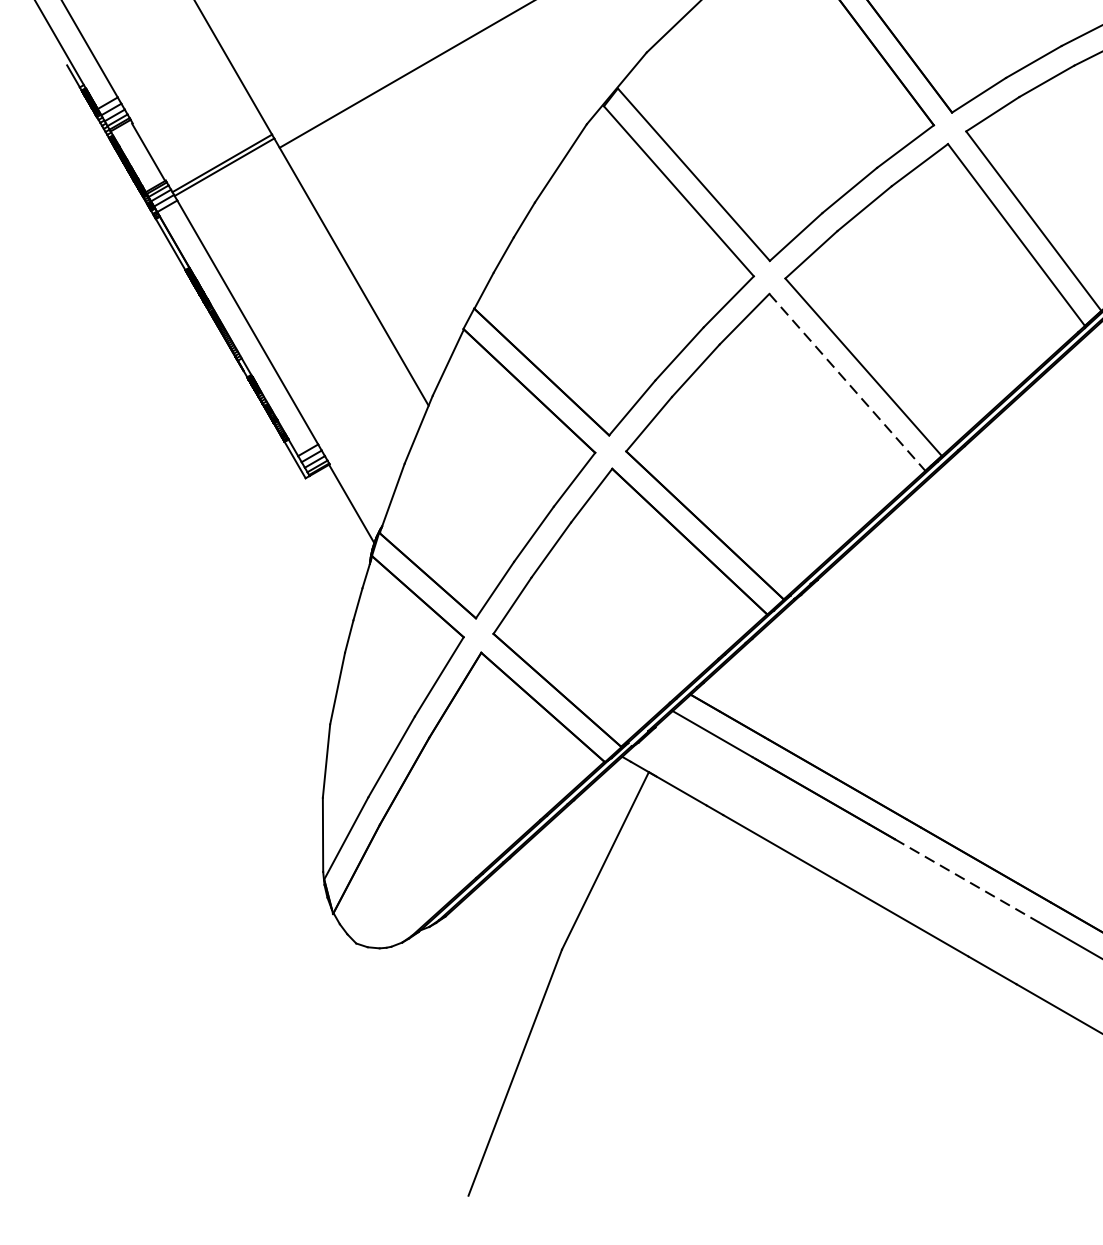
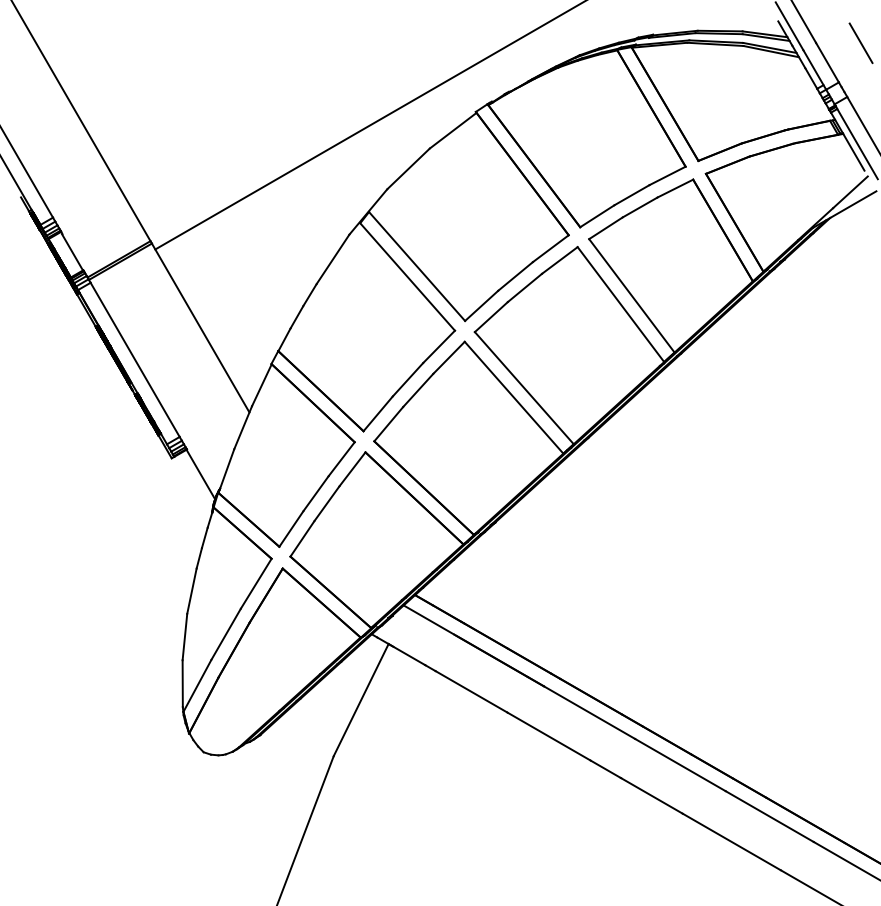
line: (848, 382) -> (514, 397), dashed -> solid
line: (966, 880) -> (589, 712), dashed -> solid

